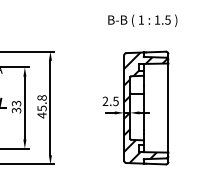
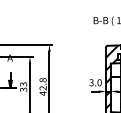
text: (110, 101) -> (95, 82), 2.5 -> 3.0
text: (41, 108) -> (42, 88), 45.8 -> 42.8

